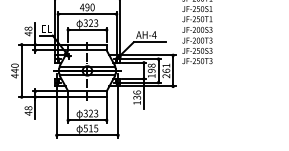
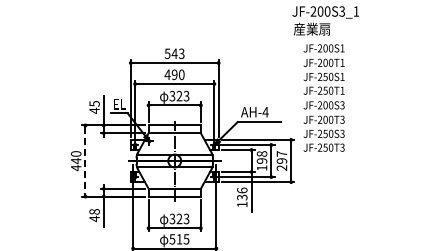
text: (28, 28) -> (94, 103), 48 -> 45
text: (166, 68) -> (281, 157), 261 -> 297
line: (21, 71) -> (85, 161), solid -> dashed

